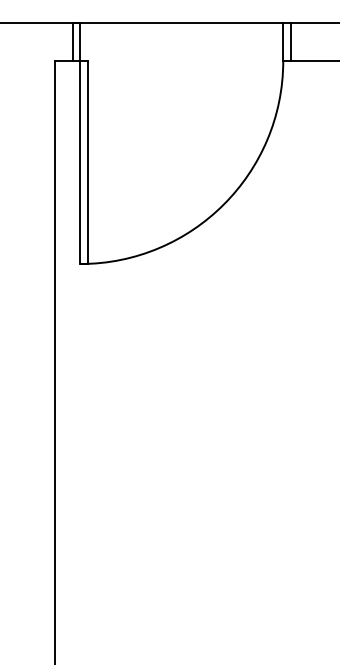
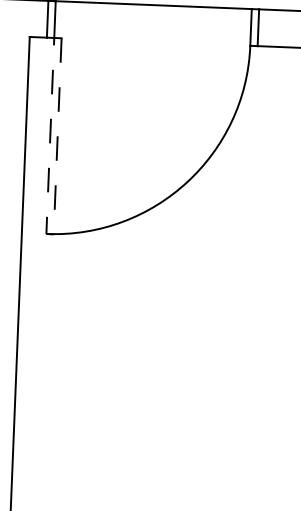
line: (84, 264) -> (50, 234), solid -> dashed

